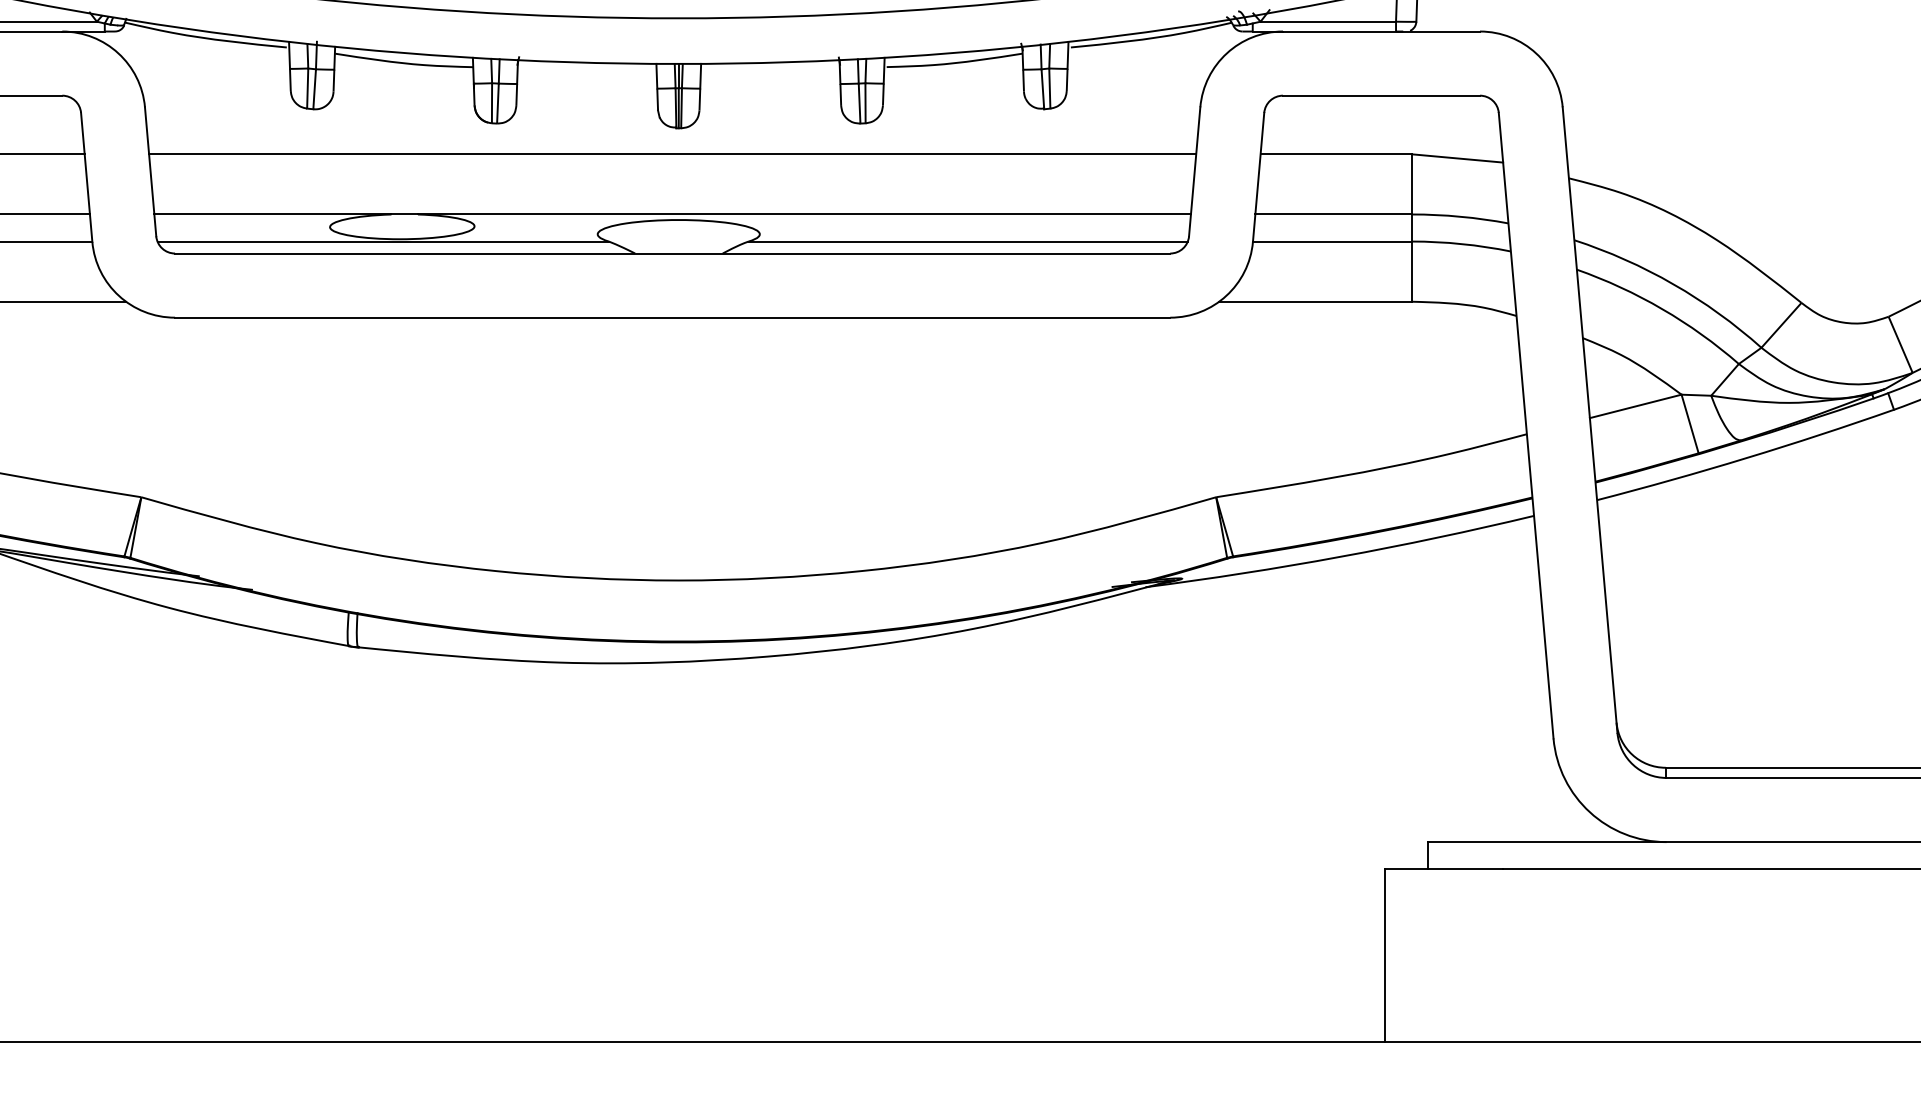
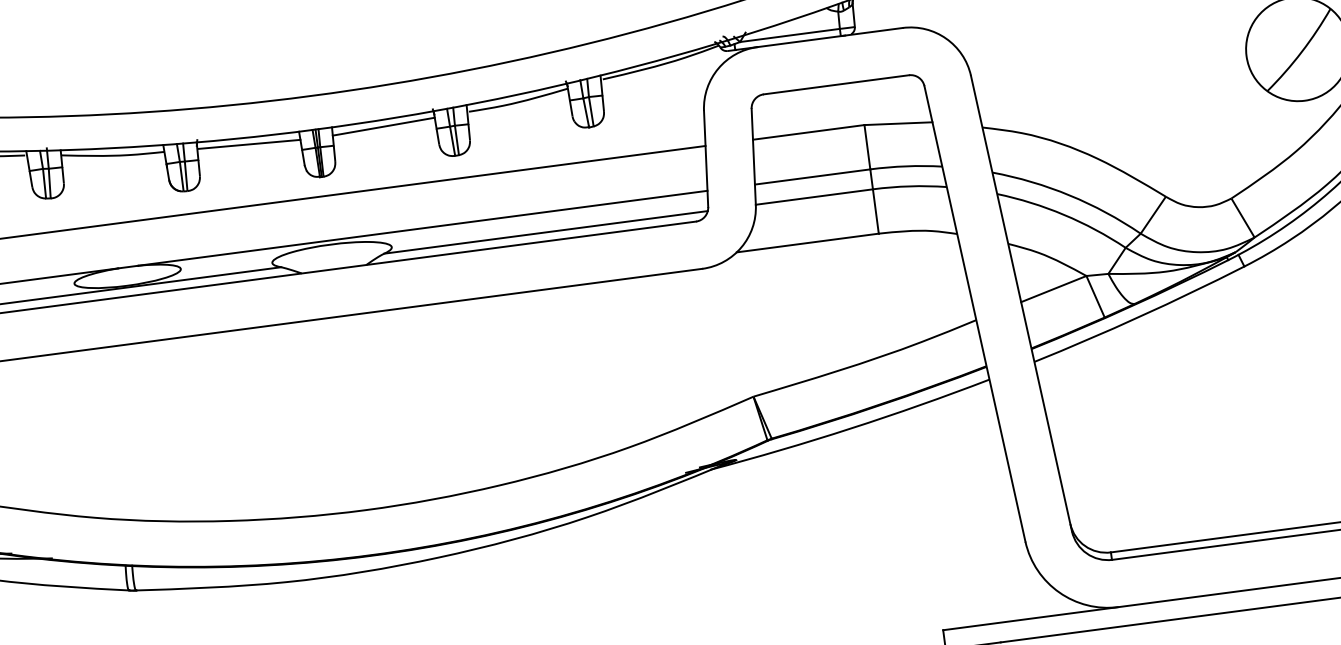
line: (587, 72) -> (249, 144), added
line: (769, 72) -> (383, 127), added

